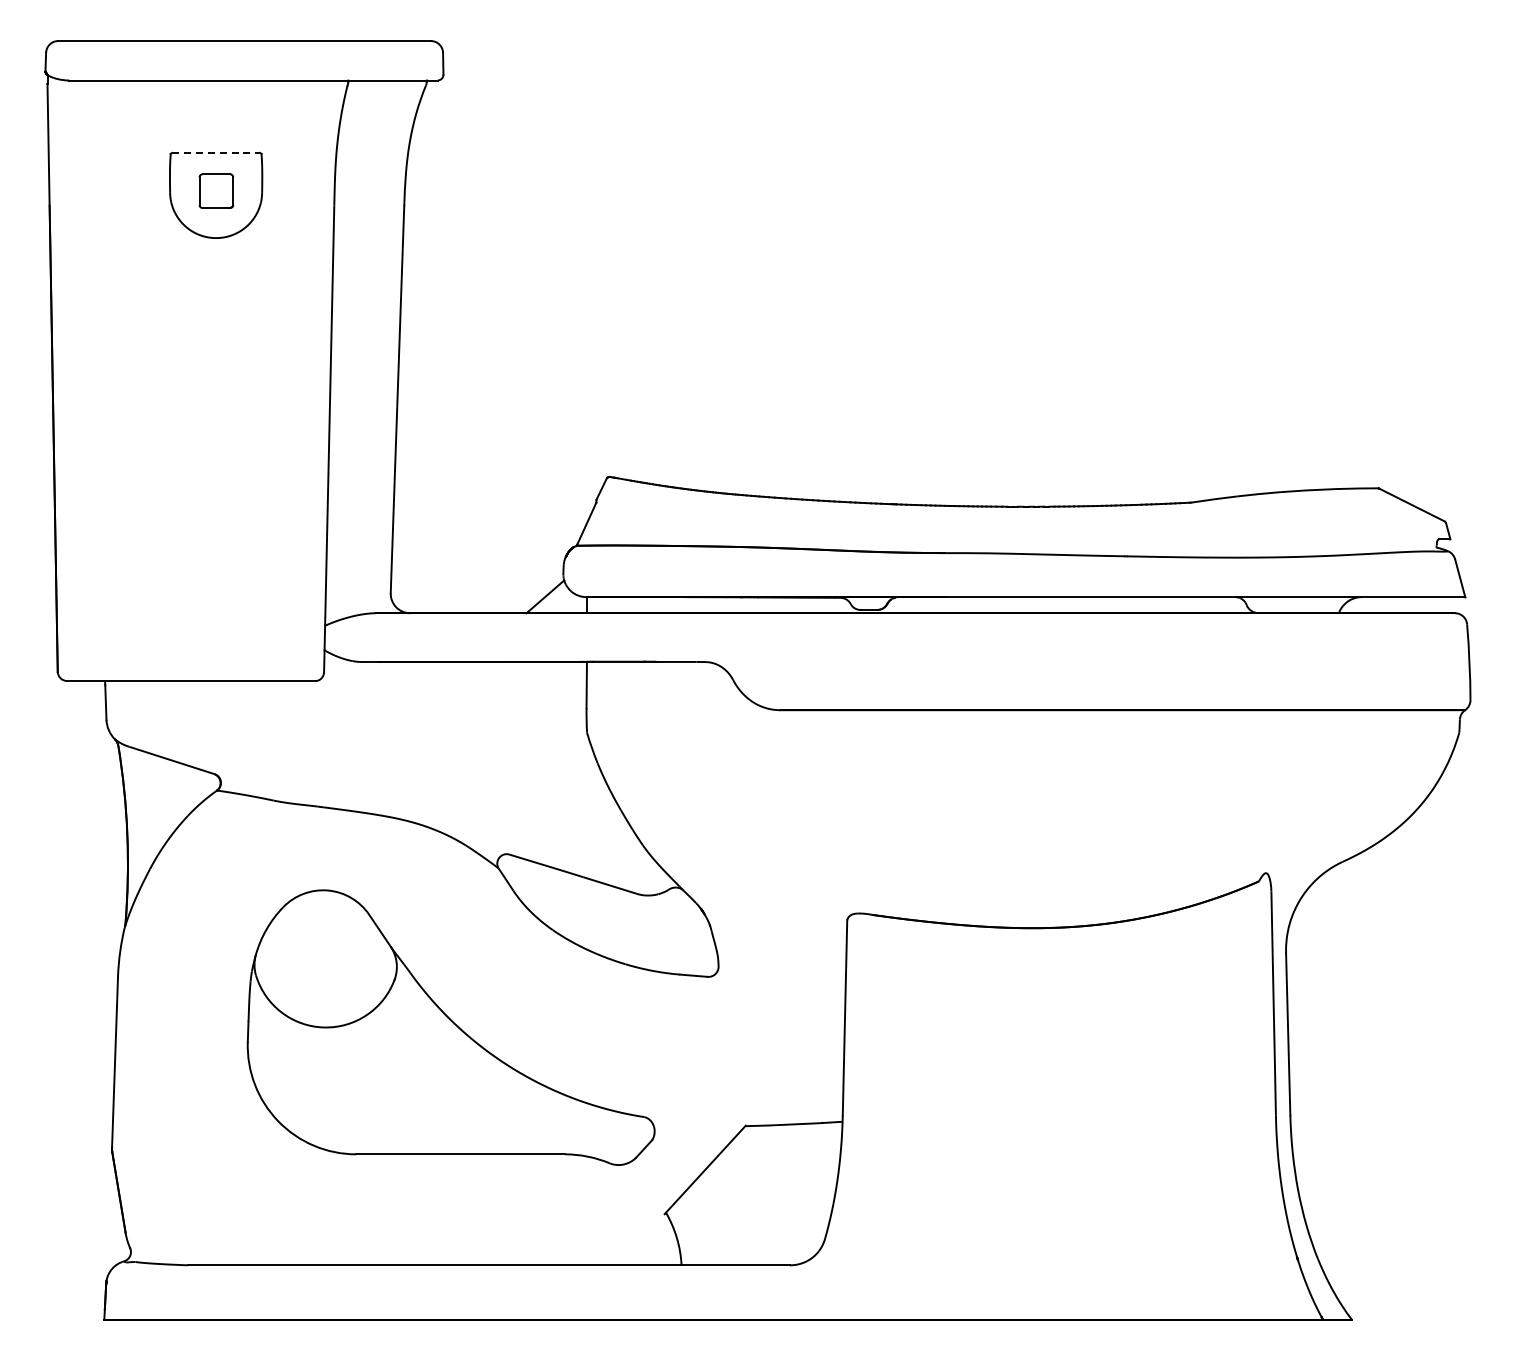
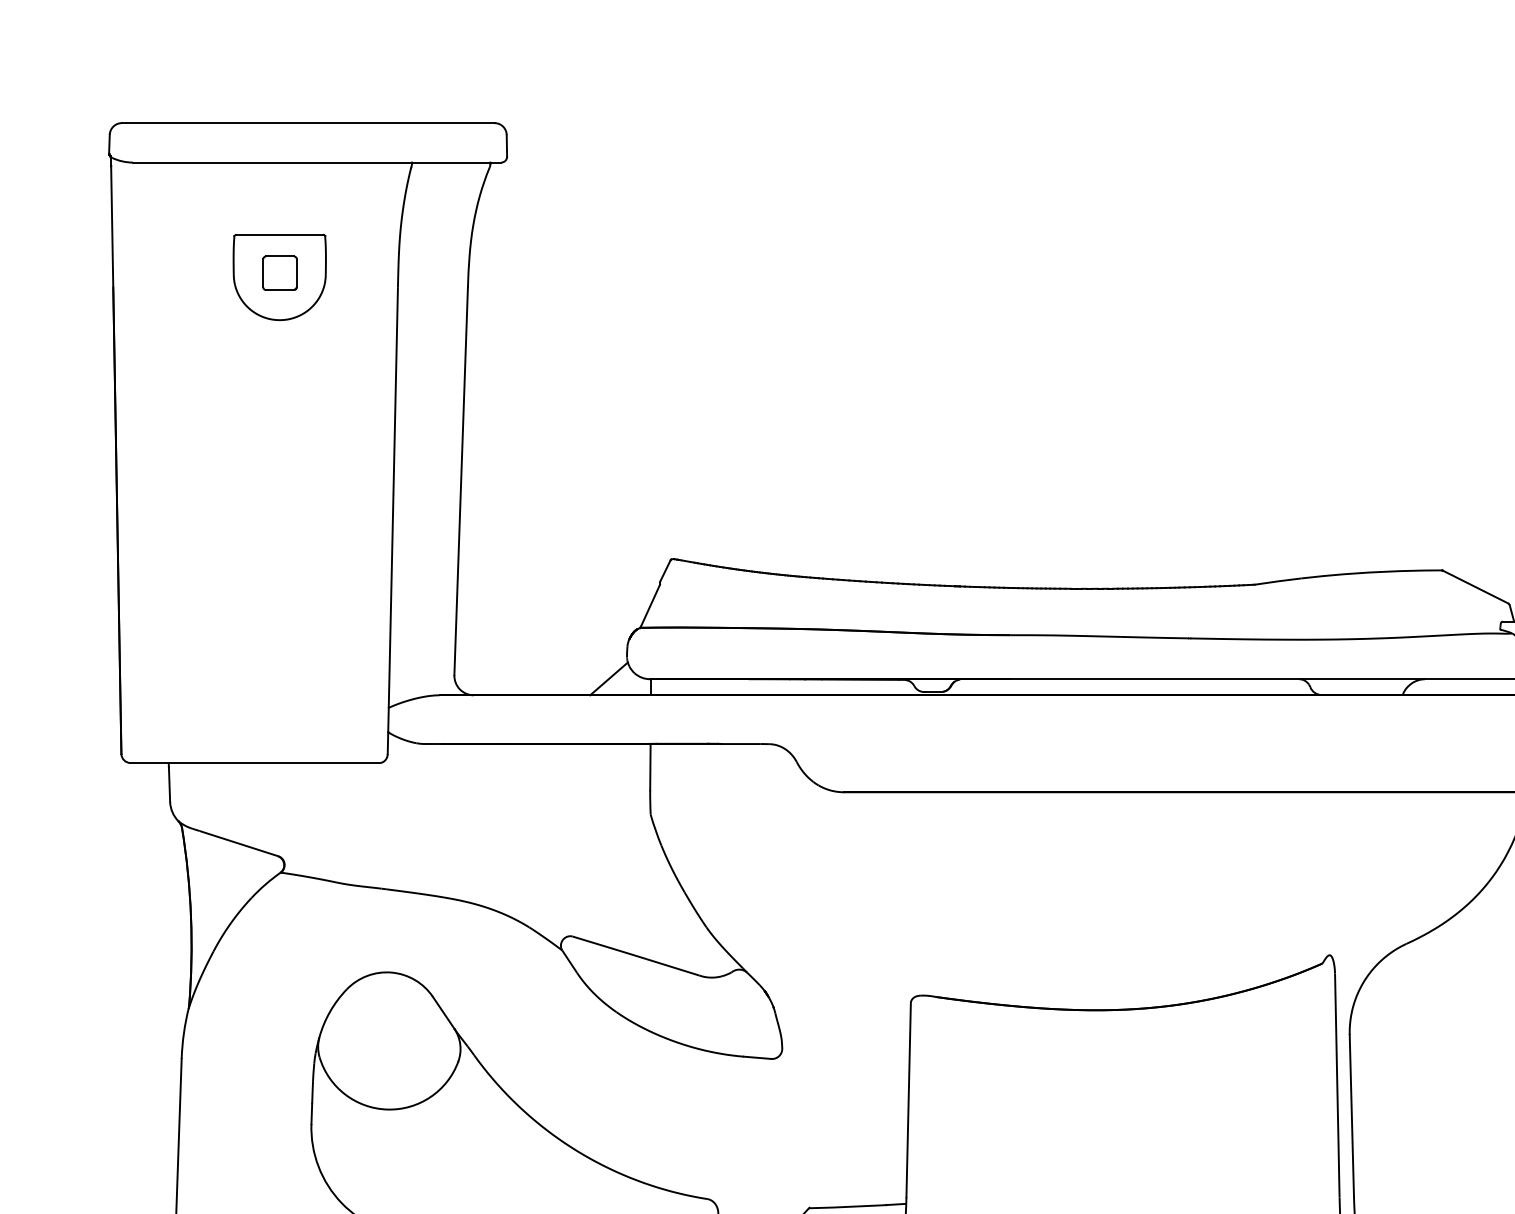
line: (216, 152) -> (280, 234), dashed -> solid

